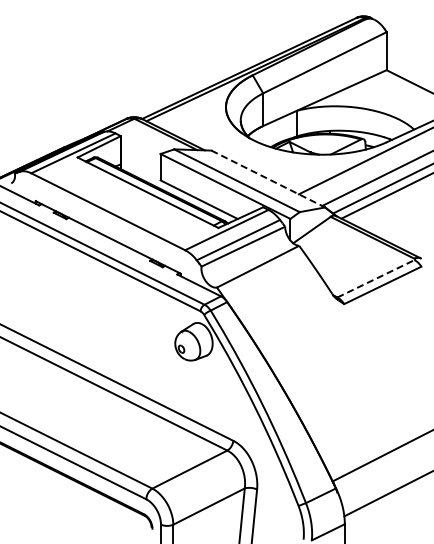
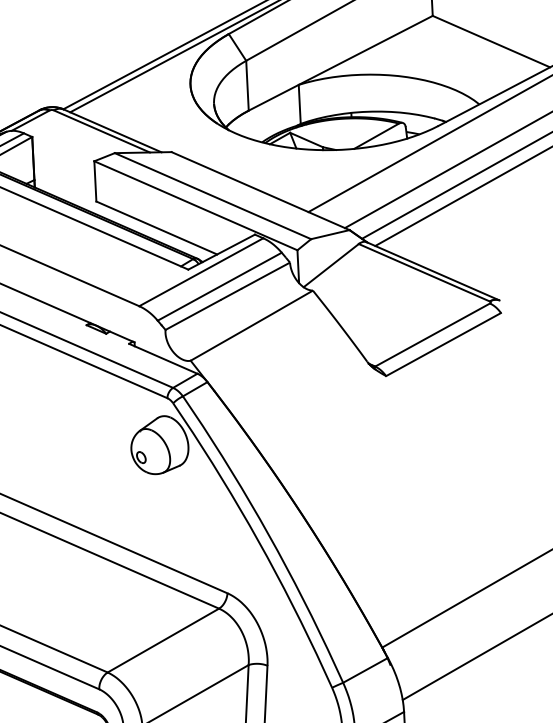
line: (268, 179) -> (260, 191), dashed -> solid
line: (375, 278) -> (431, 334), dashed -> solid

